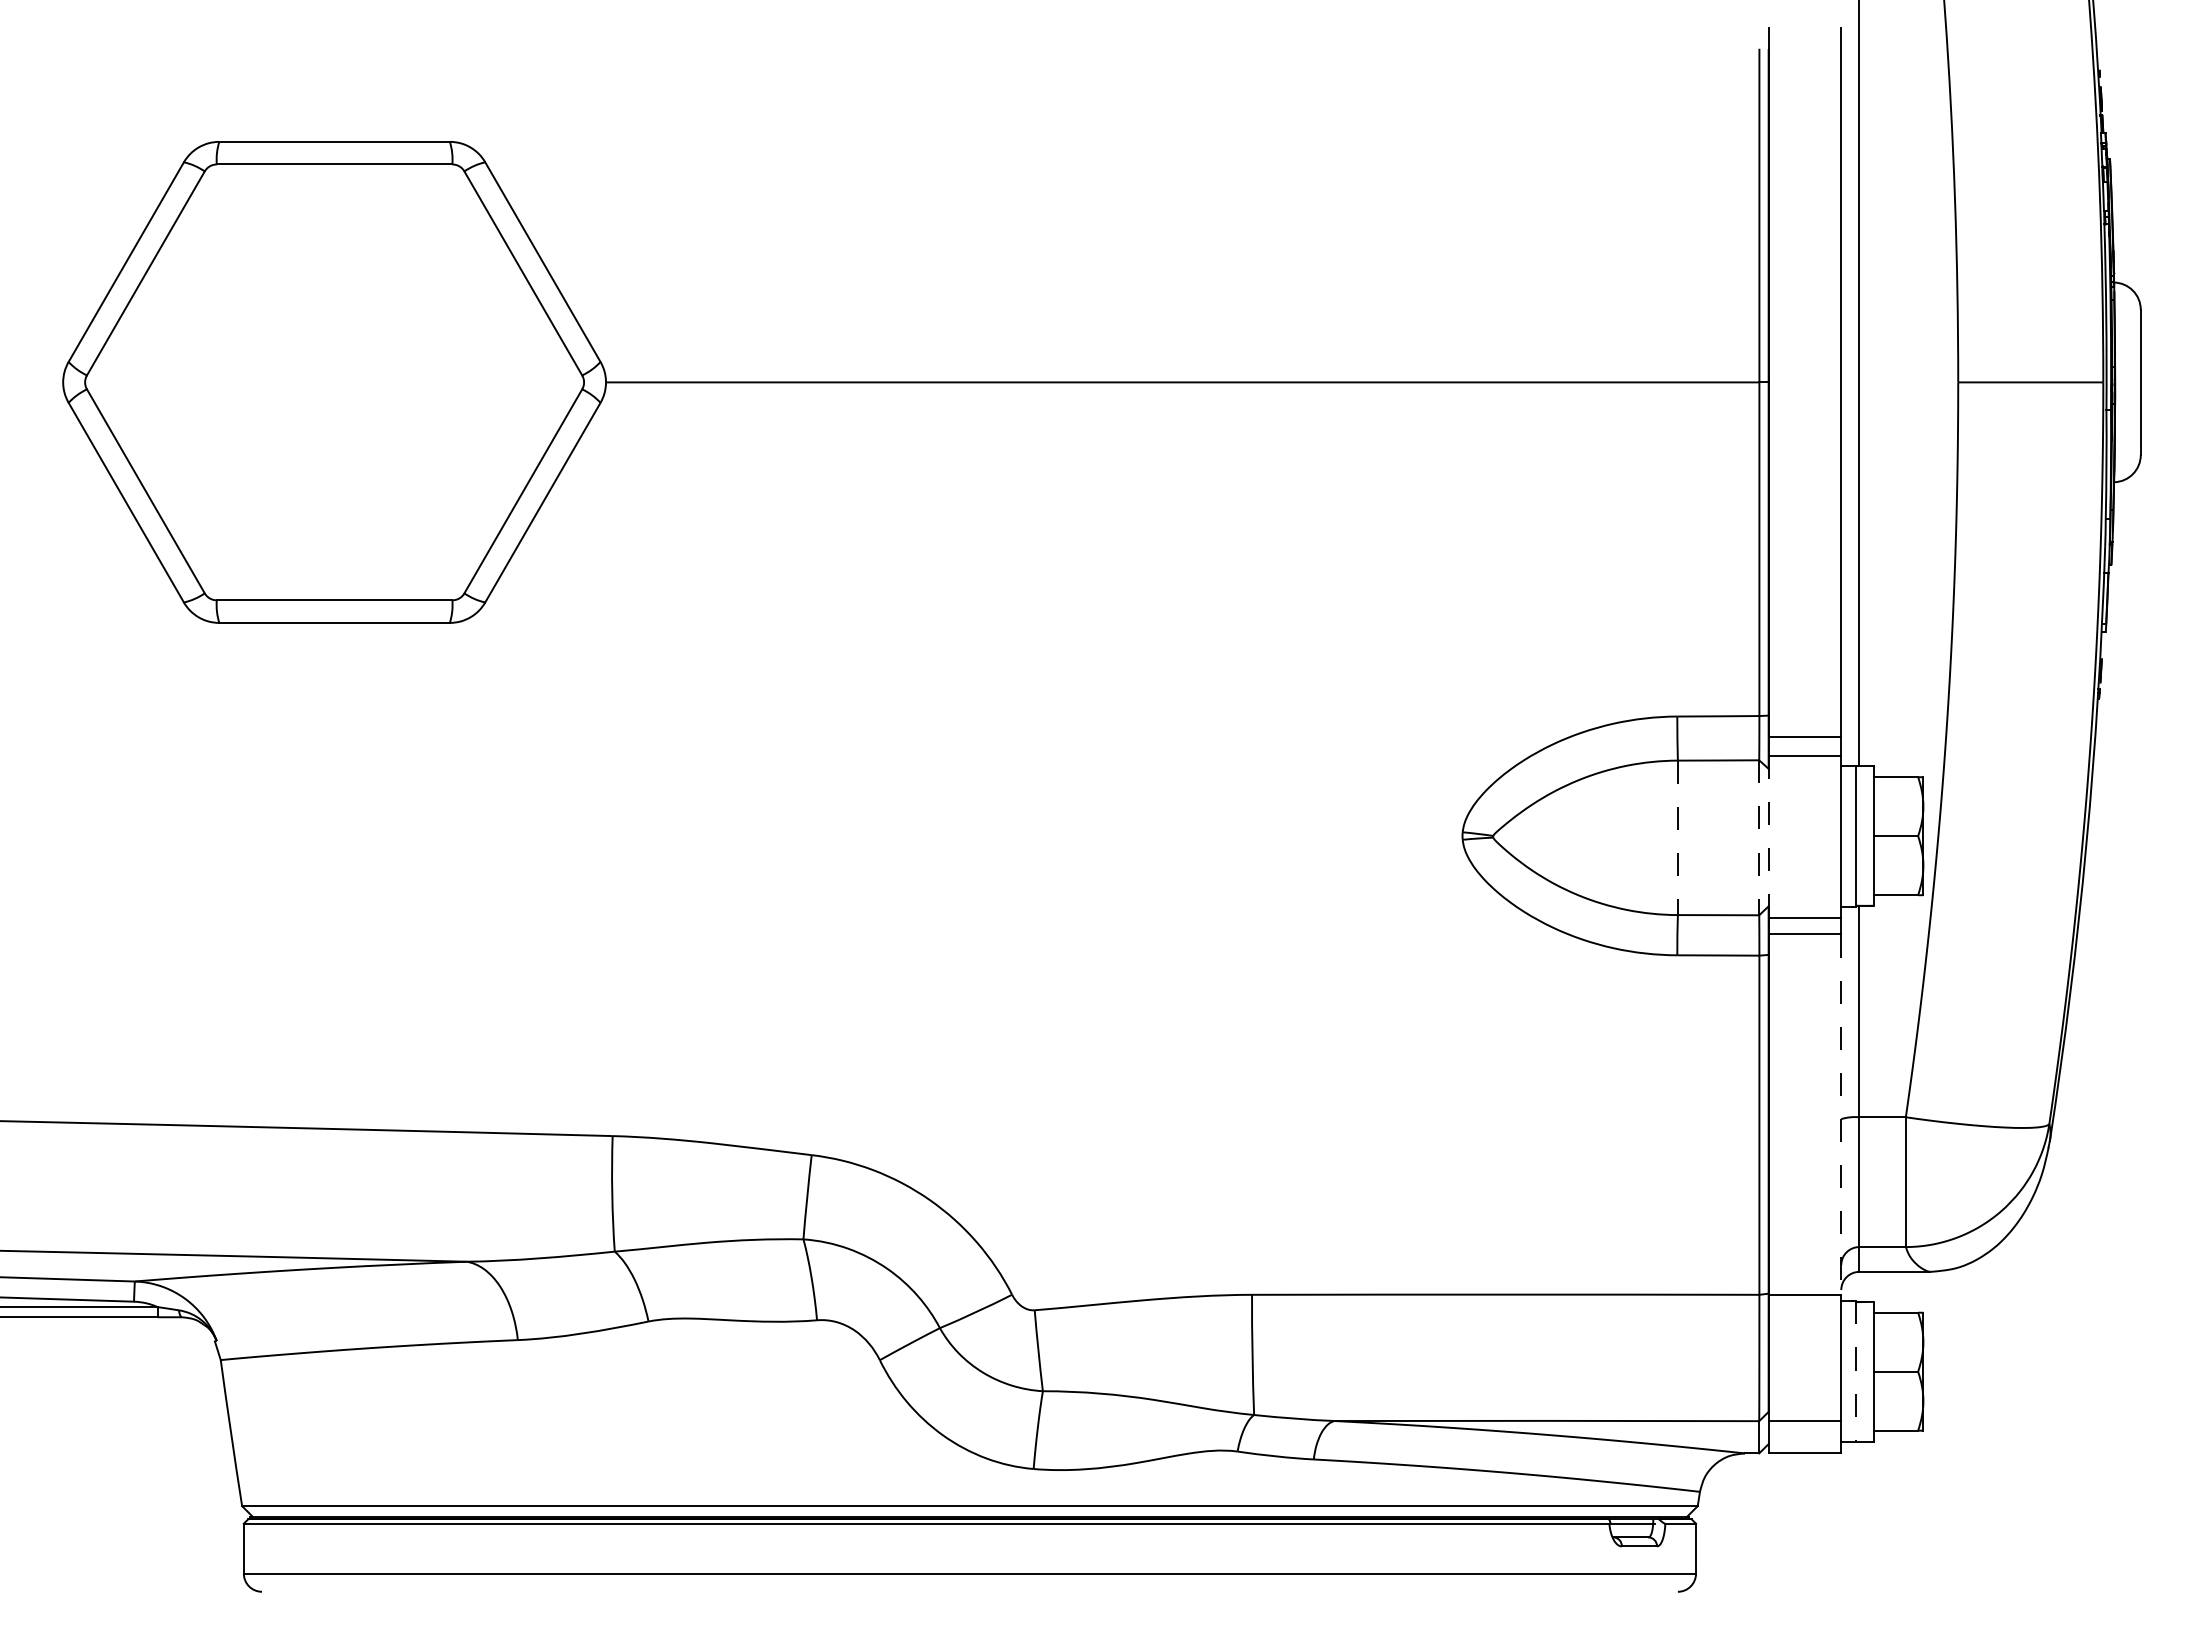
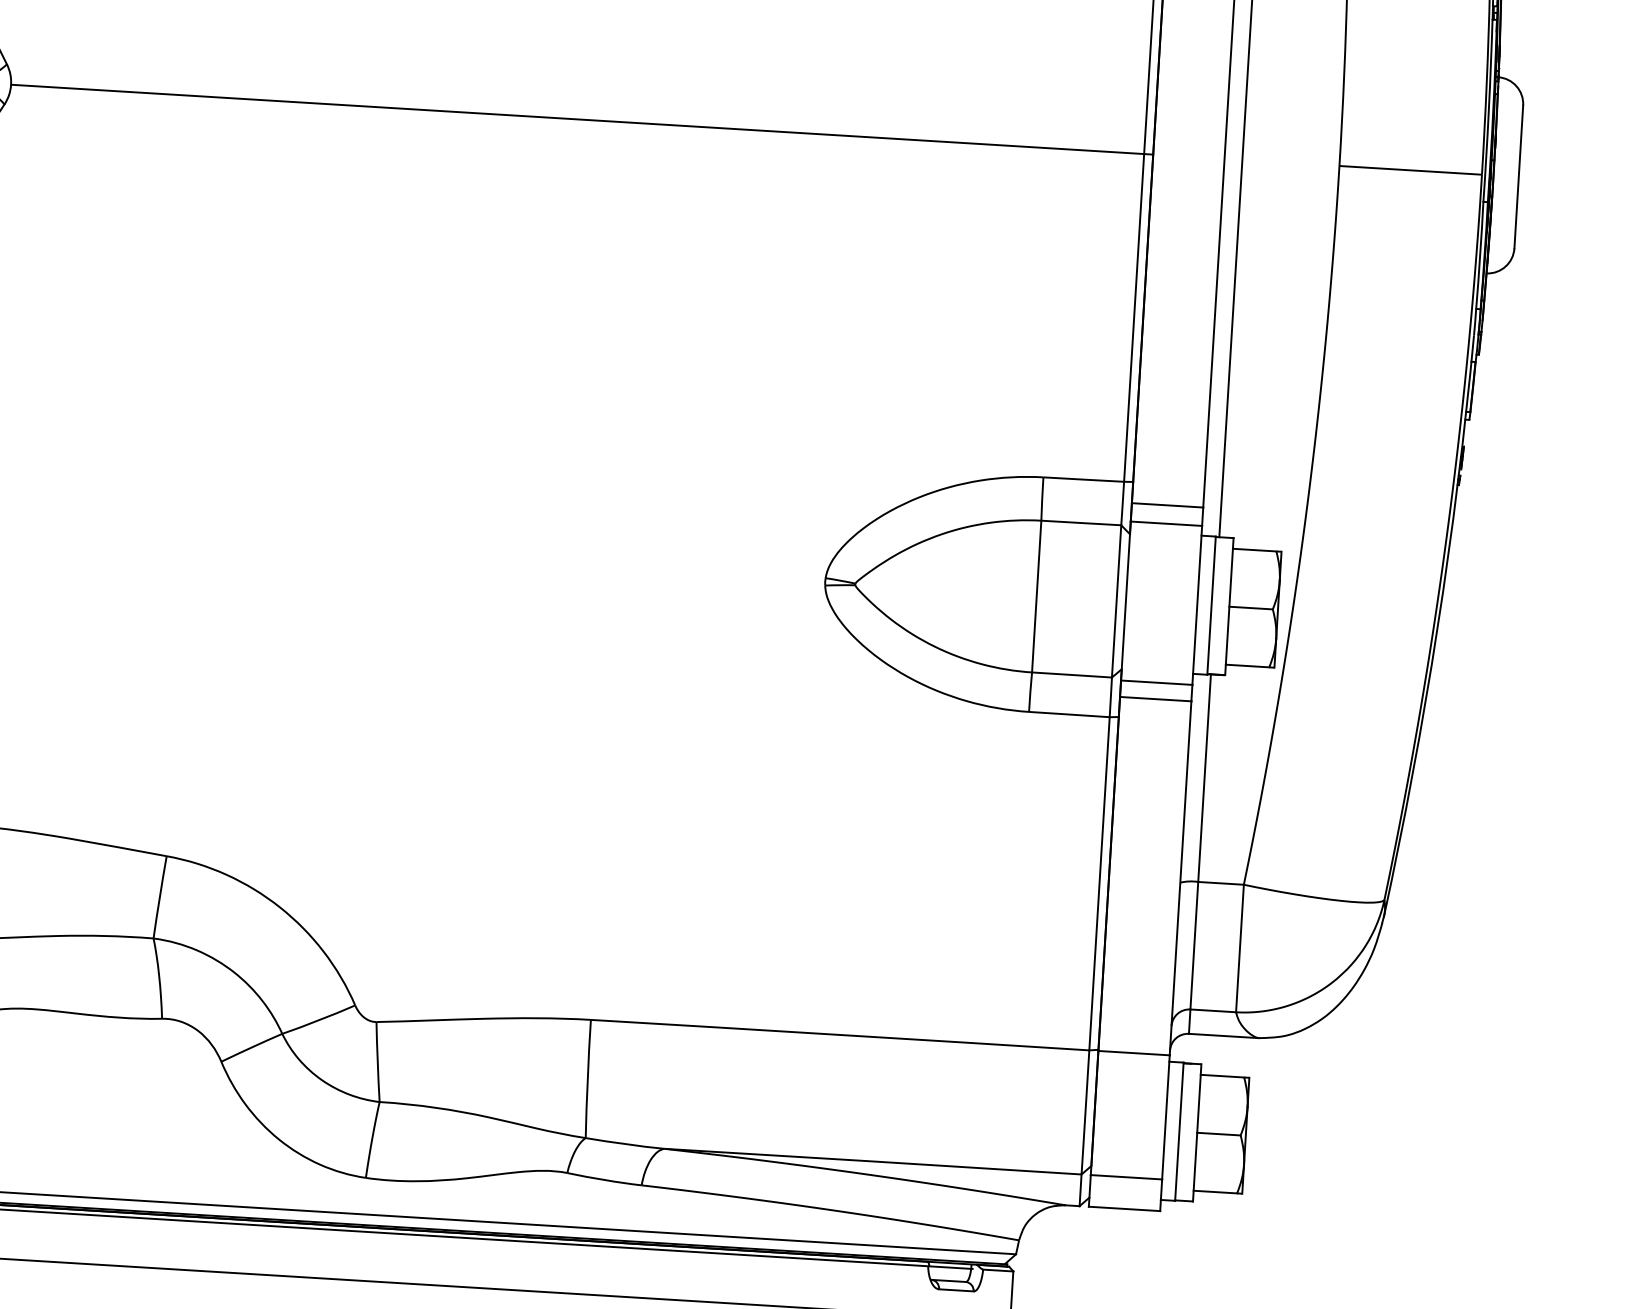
line: (1768, 836) -> (1125, 600), dashed -> solid
line: (1677, 838) -> (1036, 597), dashed -> solid
line: (1759, 838) -> (1116, 602), dashed -> solid
line: (1841, 1115) -> (1180, 879), dashed -> solid
line: (1855, 1372) -> (1179, 1132), dashed -> solid

